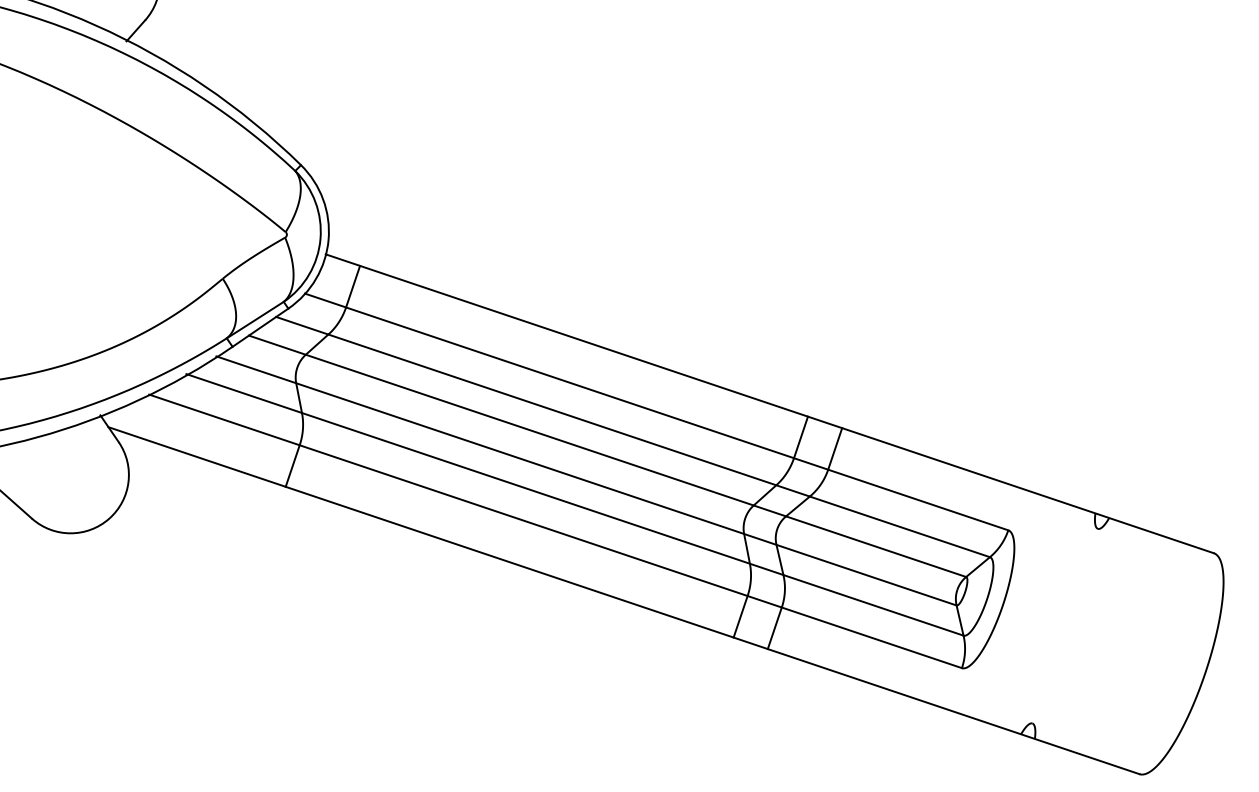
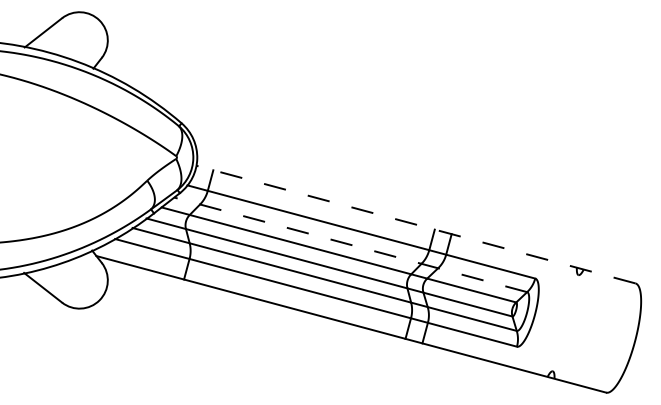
line: (768, 403) -> (415, 224), solid -> dashed
line: (632, 436) -> (350, 244), solid -> dashed

